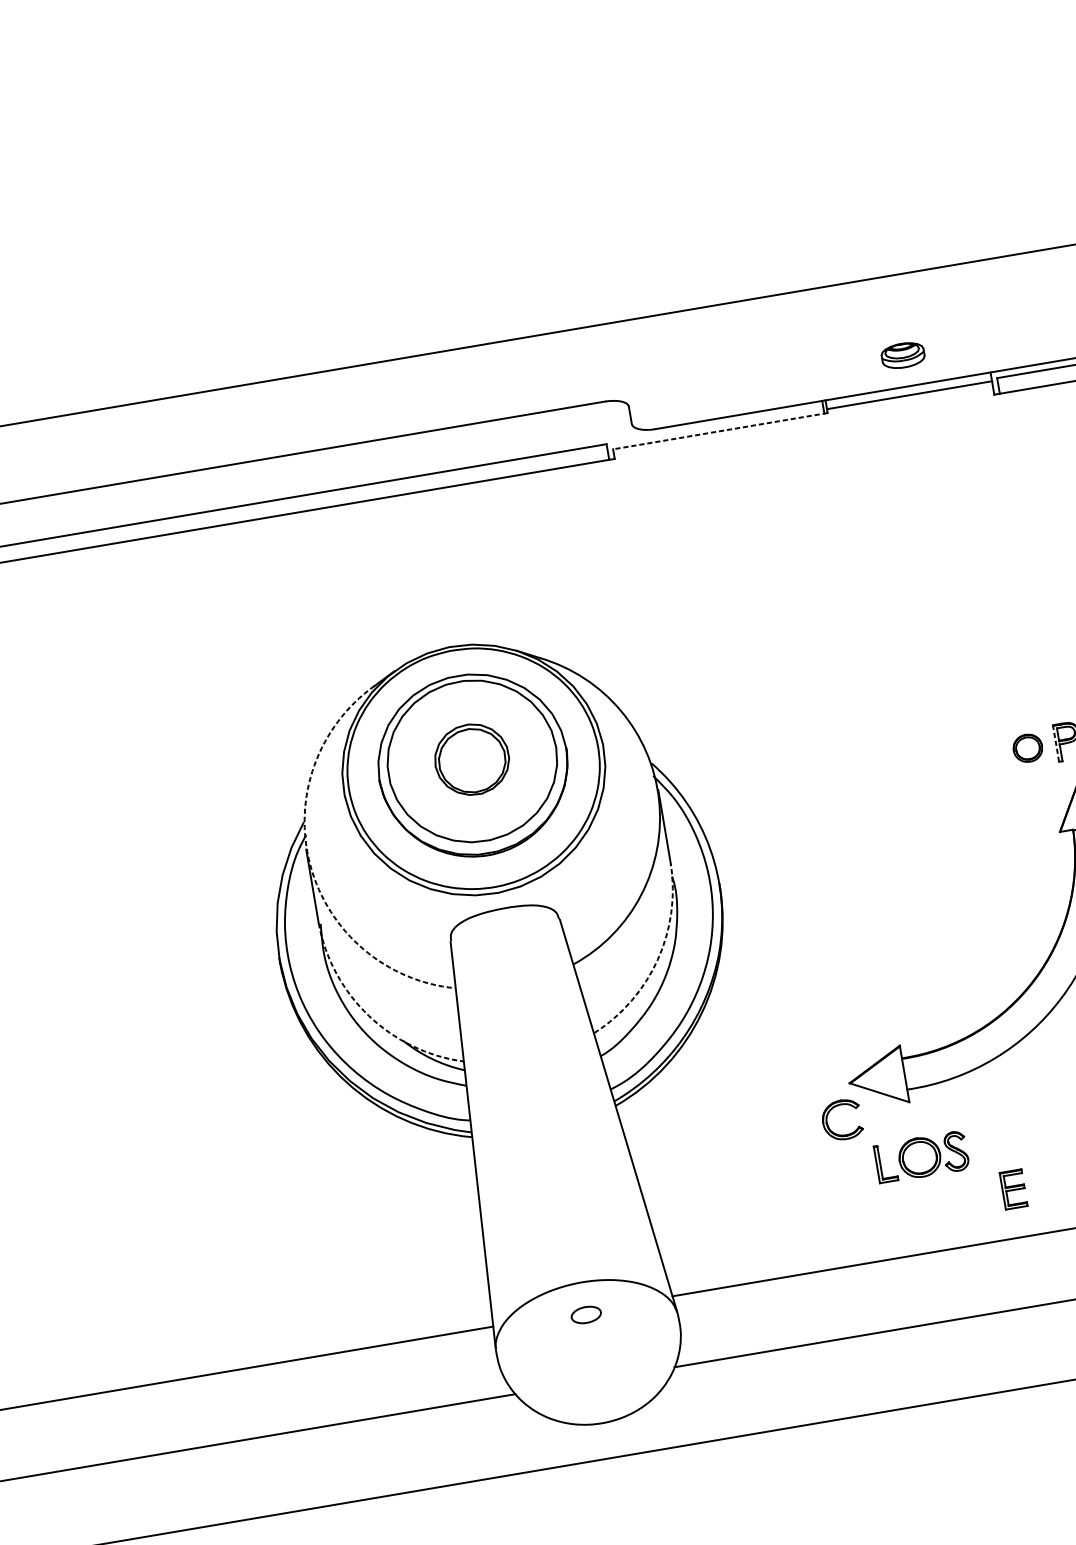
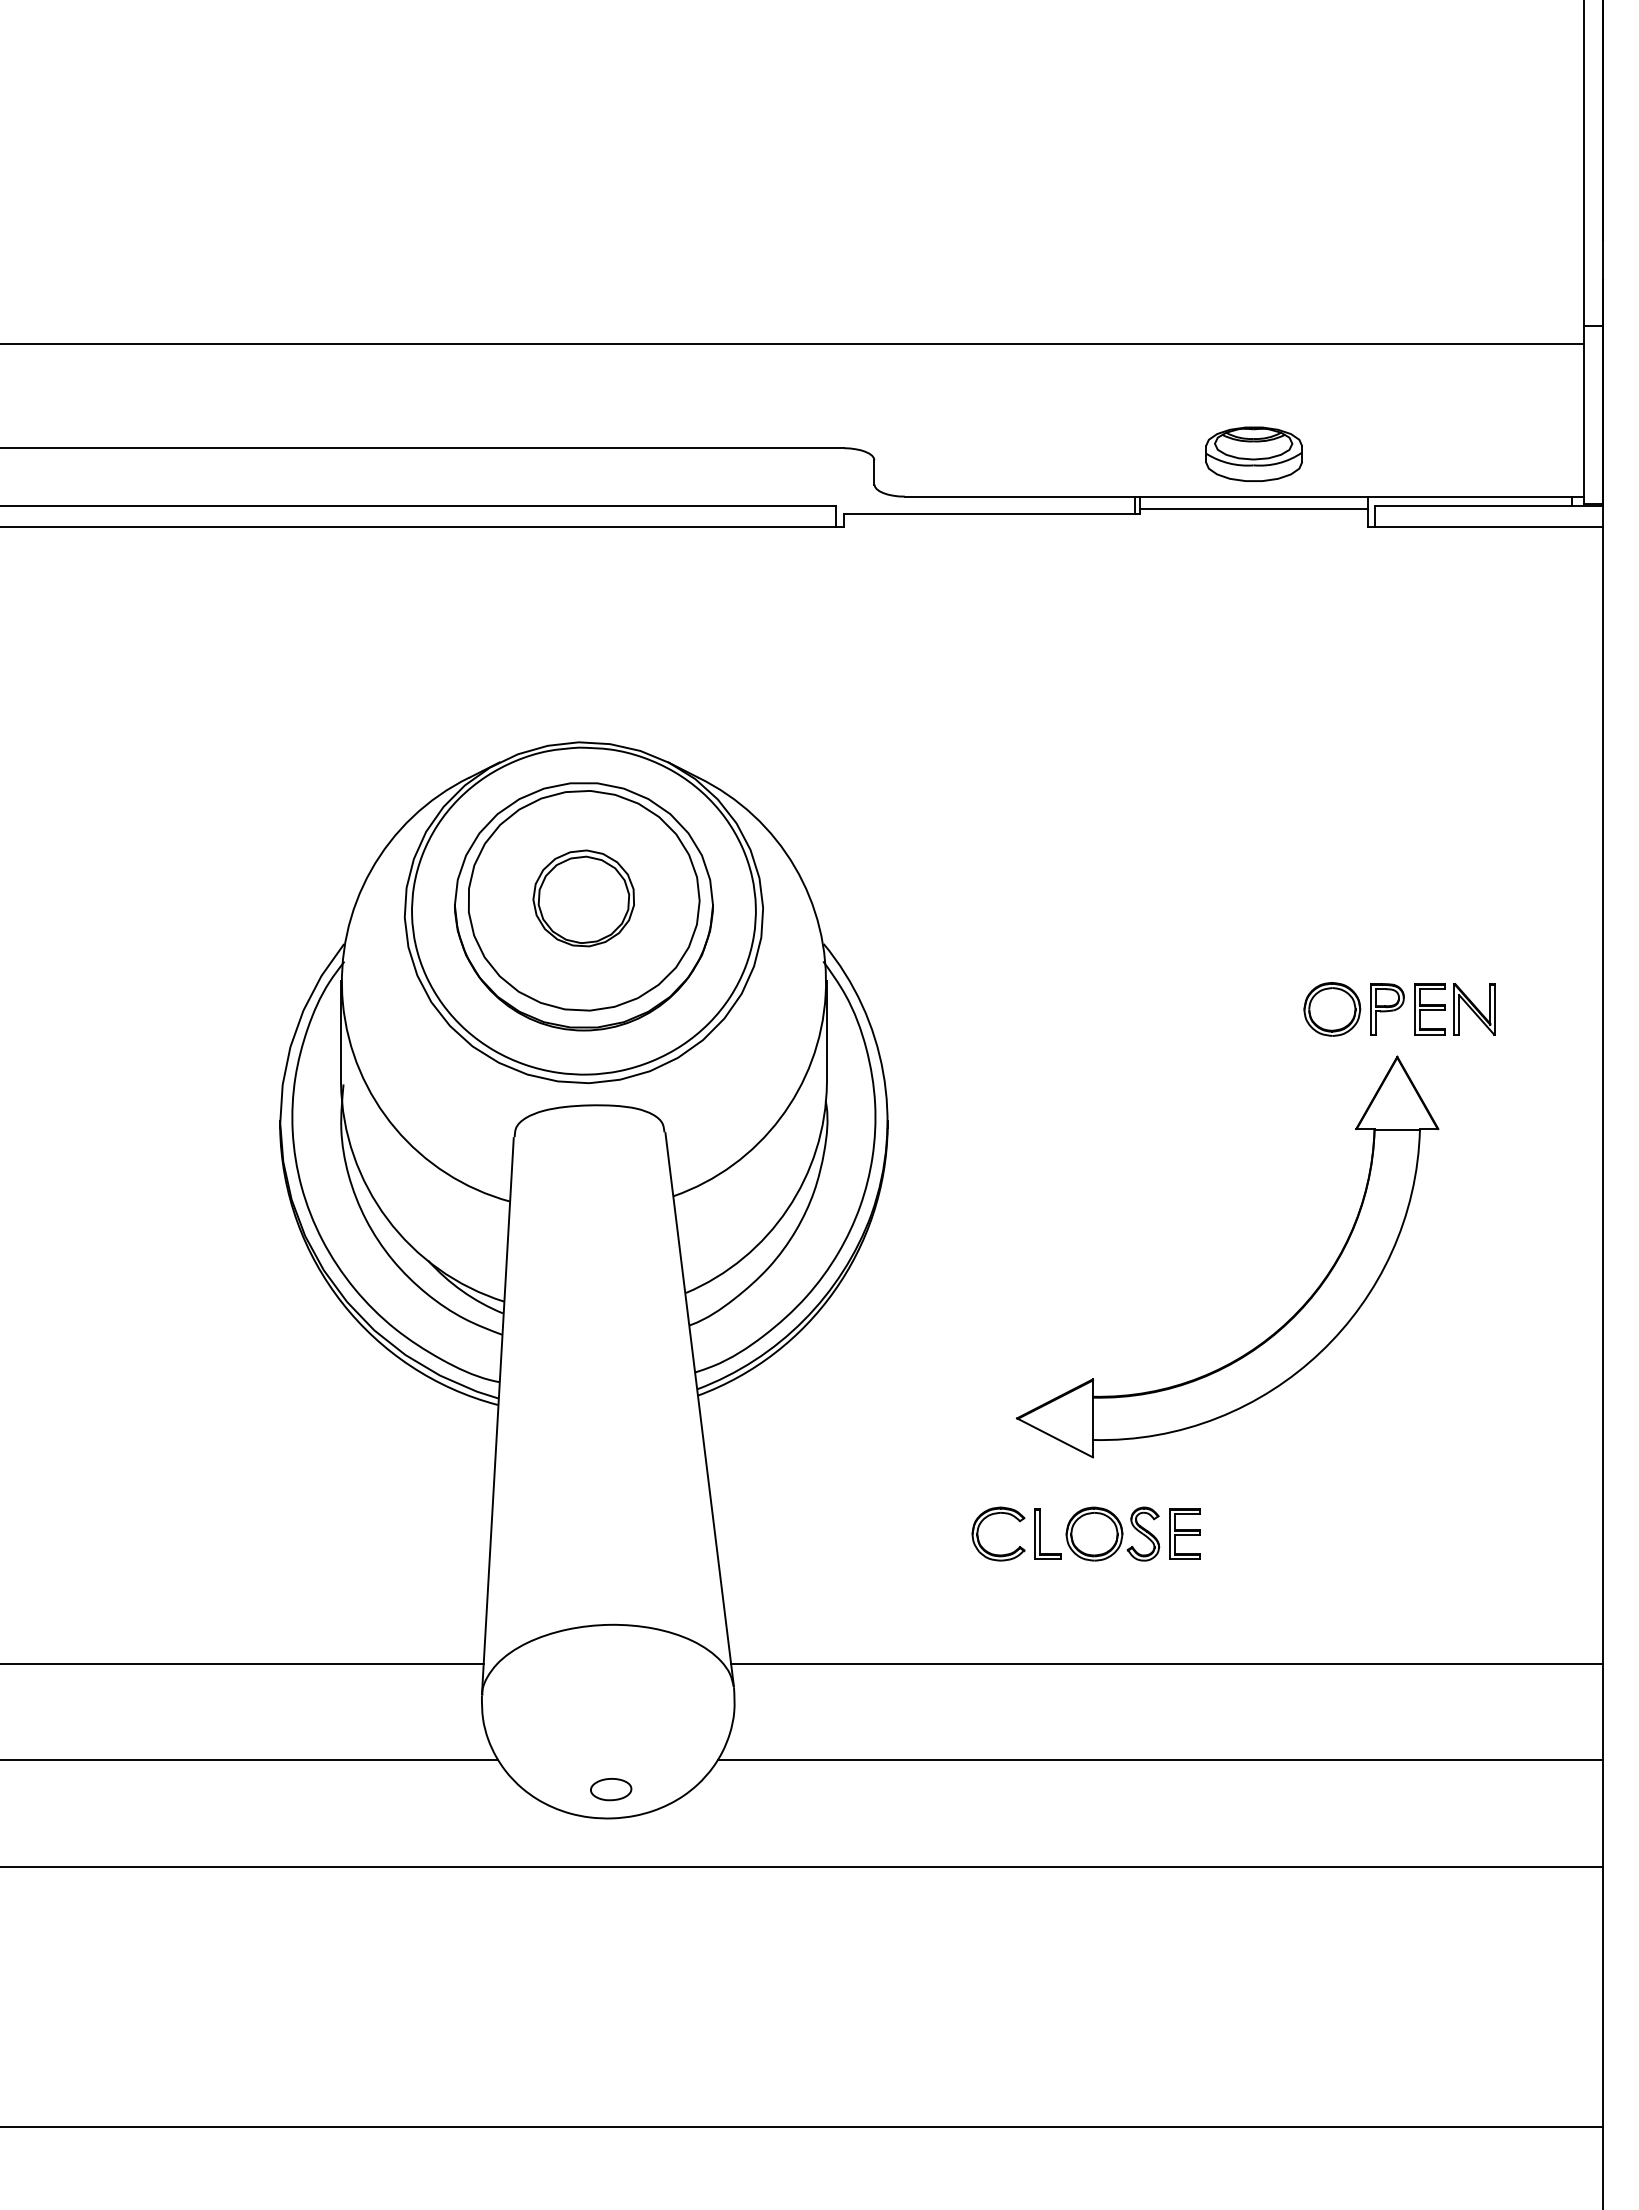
part: (902, 355) -> (1253, 453), size x1.67
line: (720, 431) -> (991, 514), dashed -> solid
line: (1056, 742) -> (1371, 1008), dashed -> solid
part: (1028, 748) -> (1332, 1009), size x1.43
arc: (310, 865) -> (342, 1003), dashed -> solid
arc: (657, 960) -> (787, 1209), dashed -> solid
arc: (368, 1015) -> (387, 1218), dashed -> solid
part: (835, 1107) -> (992, 1515), moved
part: (1013, 1189) -> (1184, 1533), moved
part: (586, 1314) -> (611, 1789), moved

